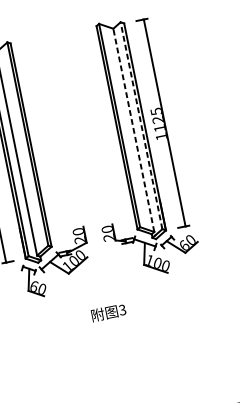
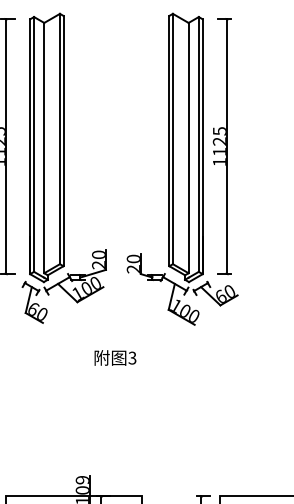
line: (141, 125) -> (198, 143), dashed -> solid
line: (133, 129) -> (188, 147), dashed -> solid

